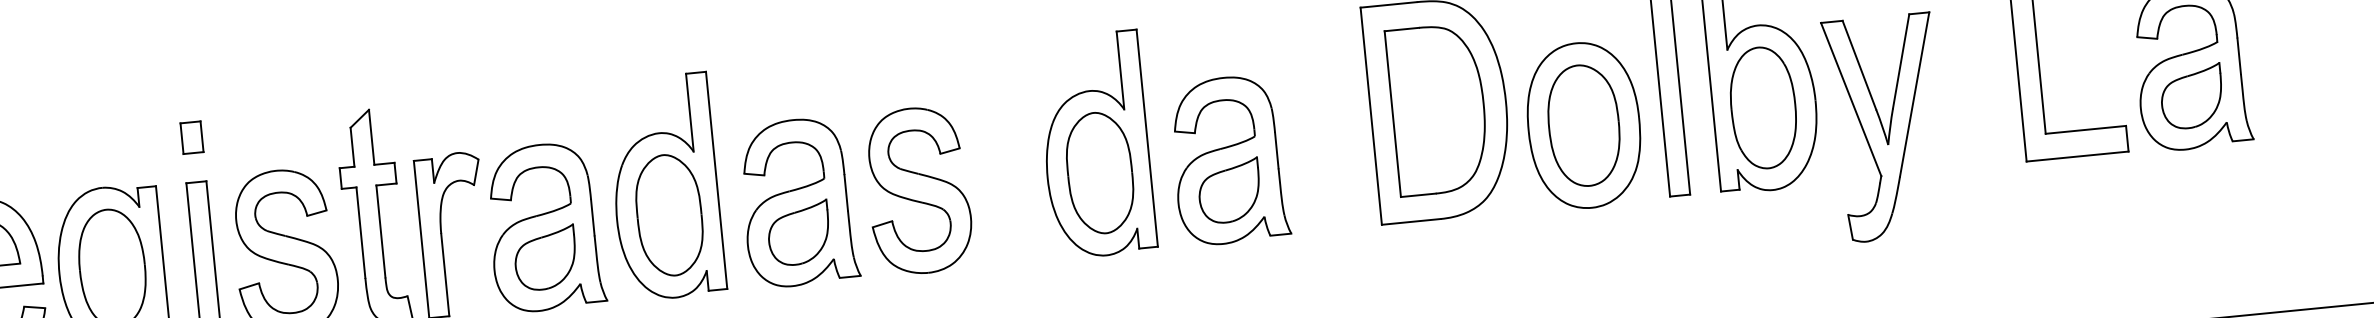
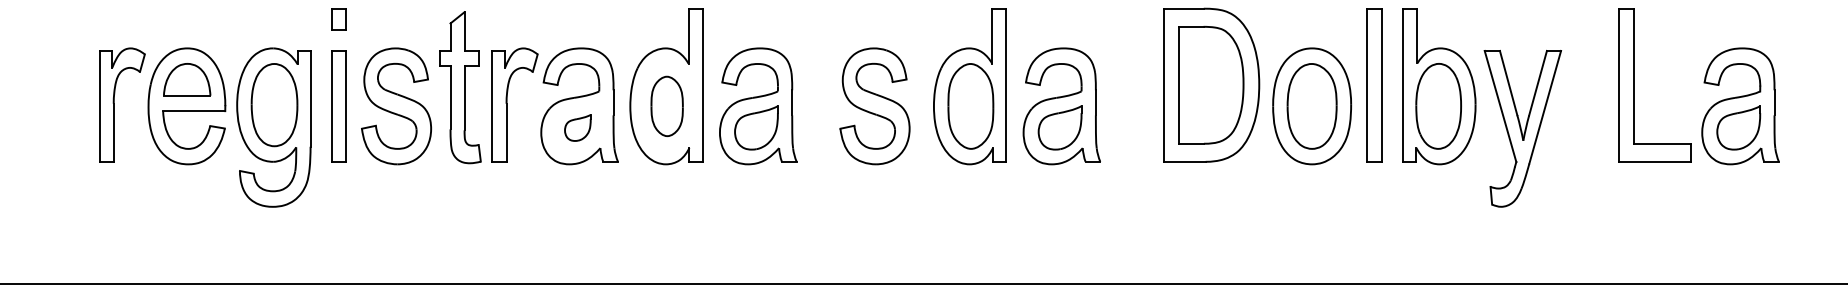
part: (918, 191) -> (874, 106), moved
part: (668, 215) -> (666, 106), size x0.7
part: (545, 257) -> (577, 127), size x0.6

